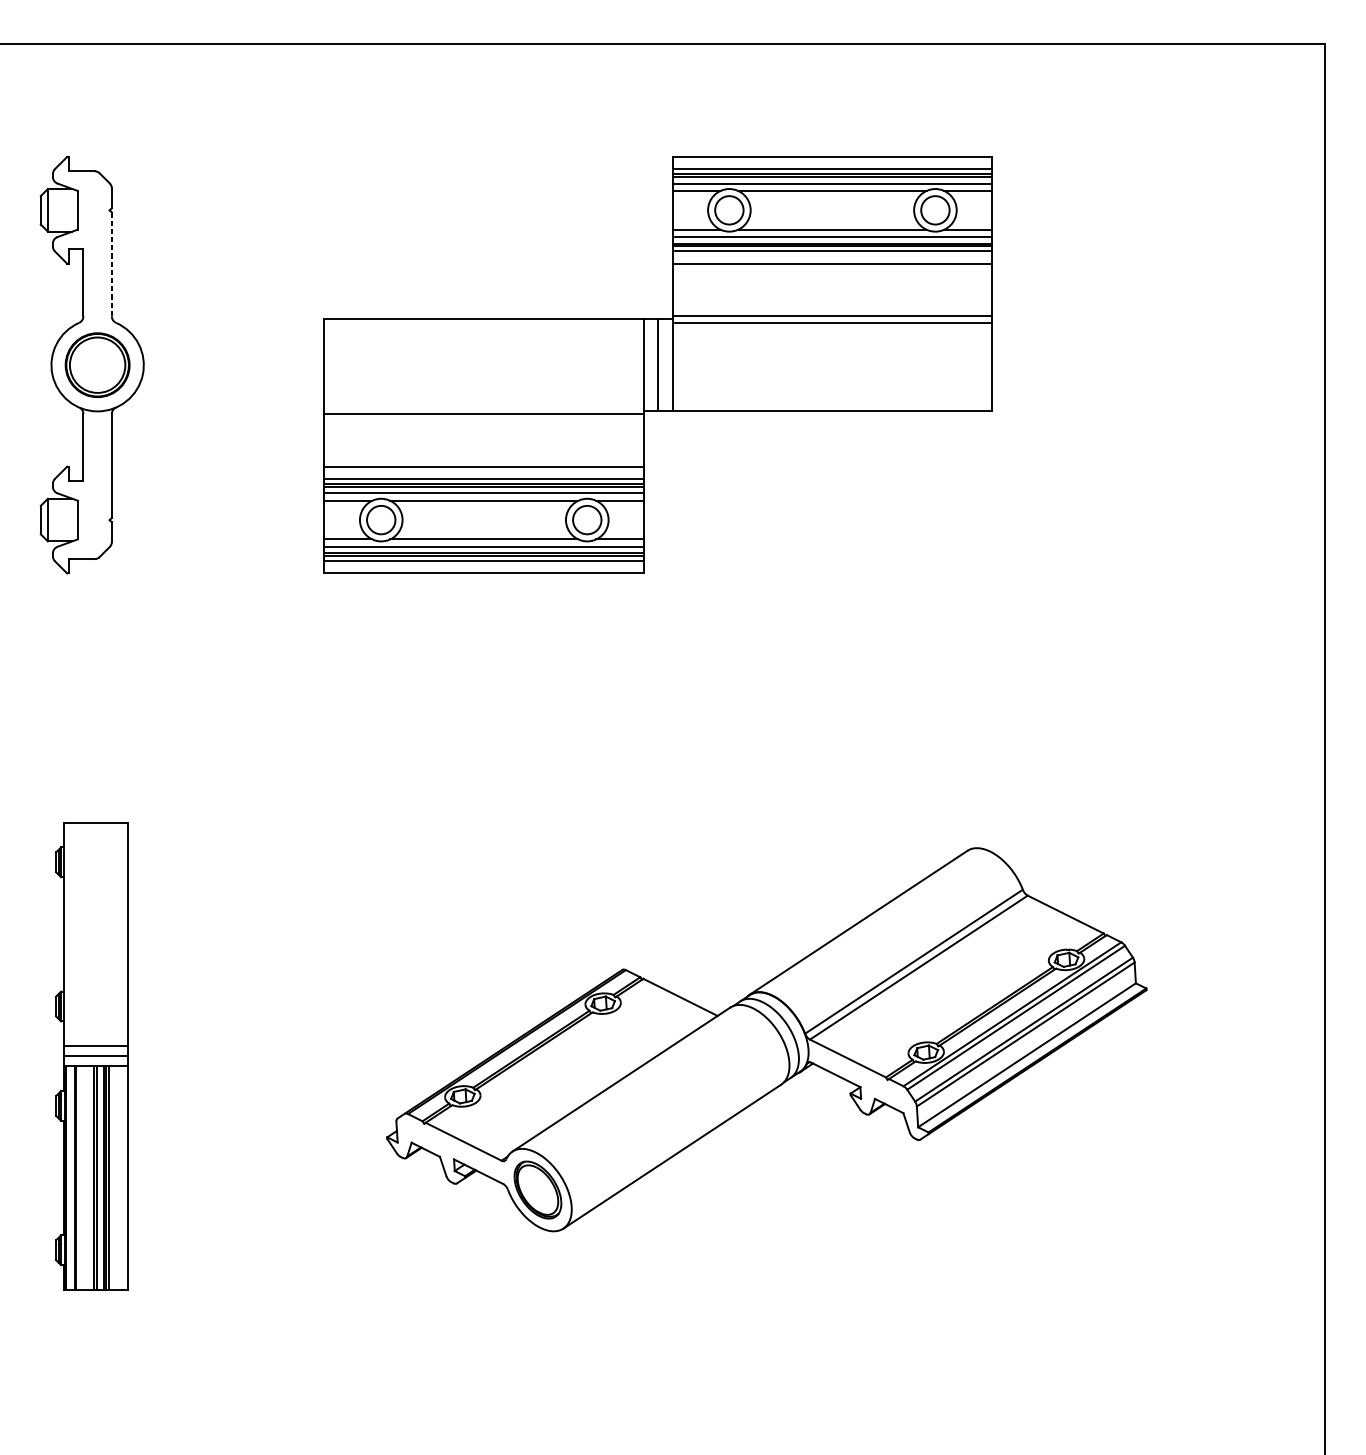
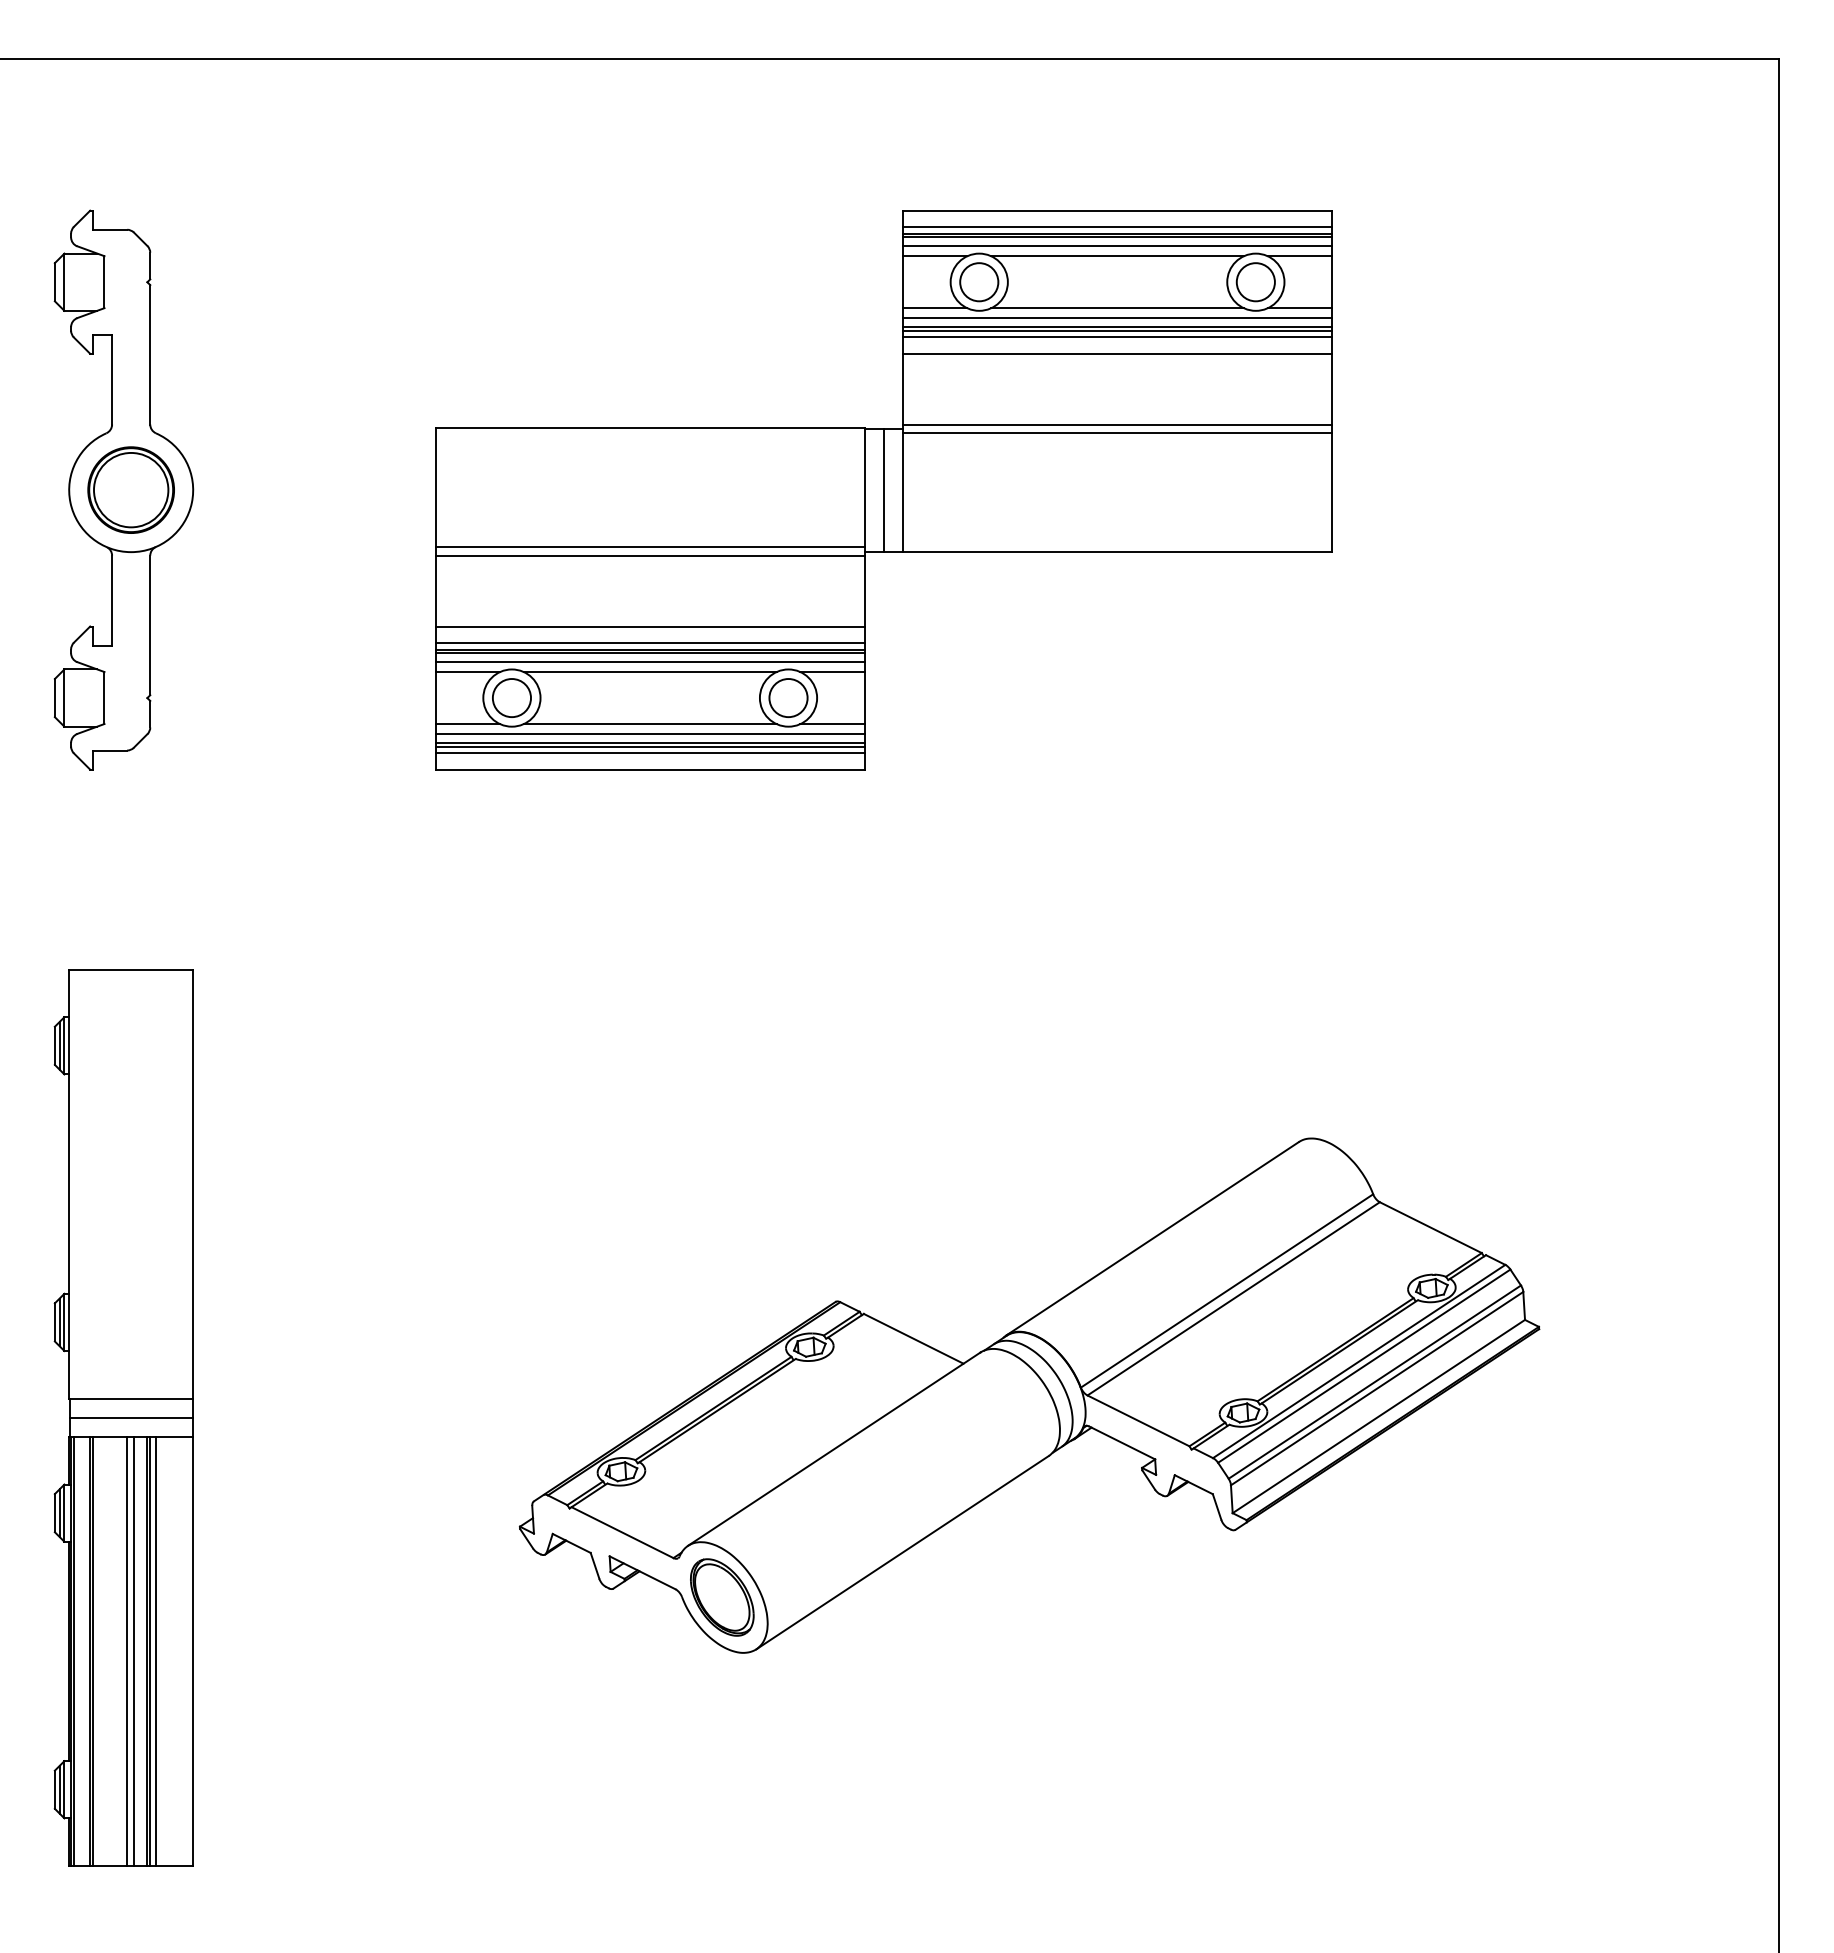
line: (112, 264) -> (150, 354), dashed -> solid
line: (483, 407) -> (649, 546), added
part: (91, 1056) -> (123, 1417), size x1.43

